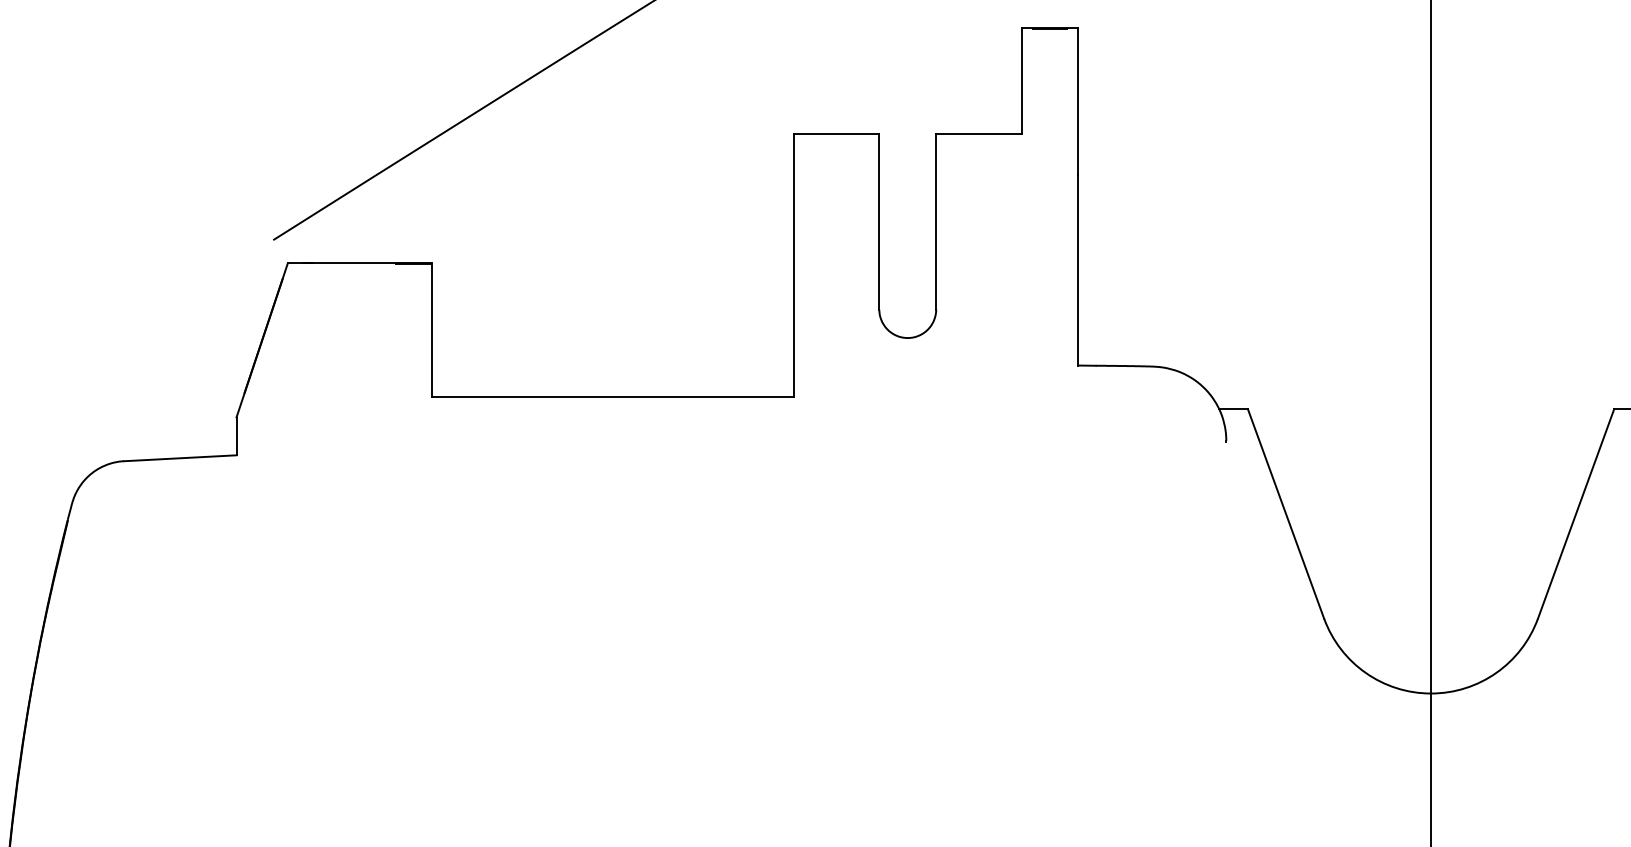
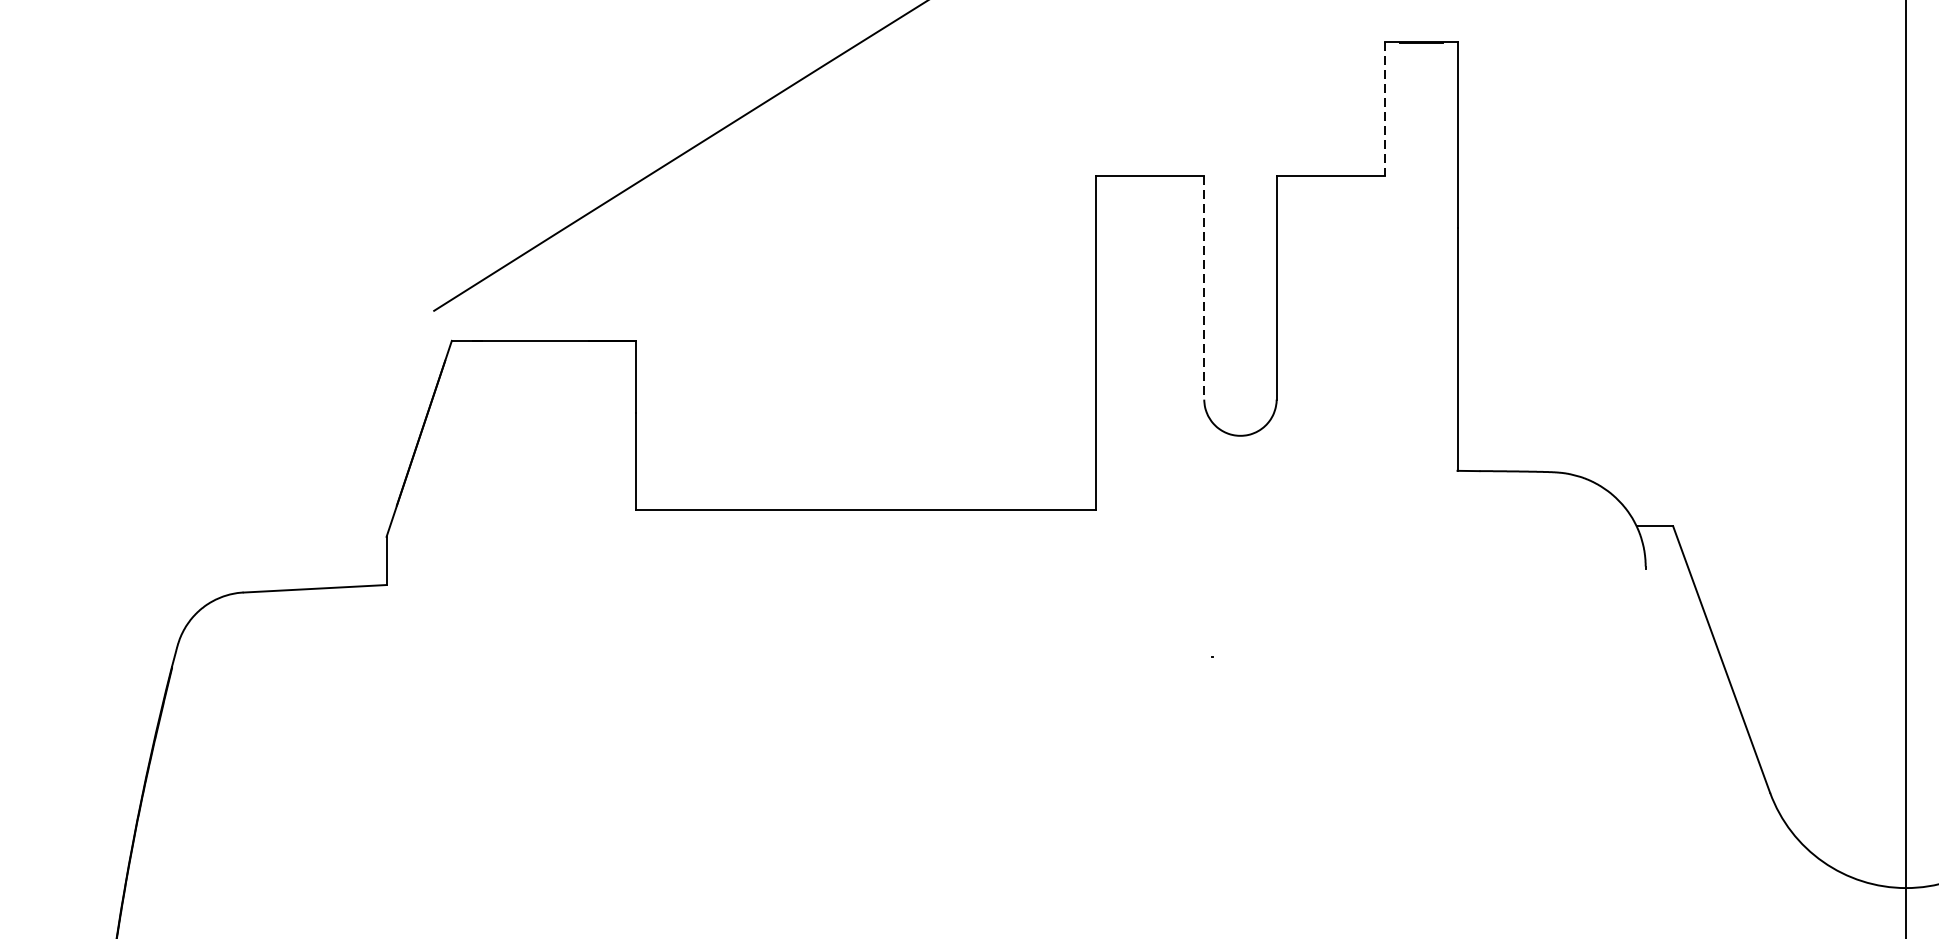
line: (1021, 81) -> (1385, 109), solid -> dashed
line: (879, 221) -> (1204, 287), solid -> dashed

